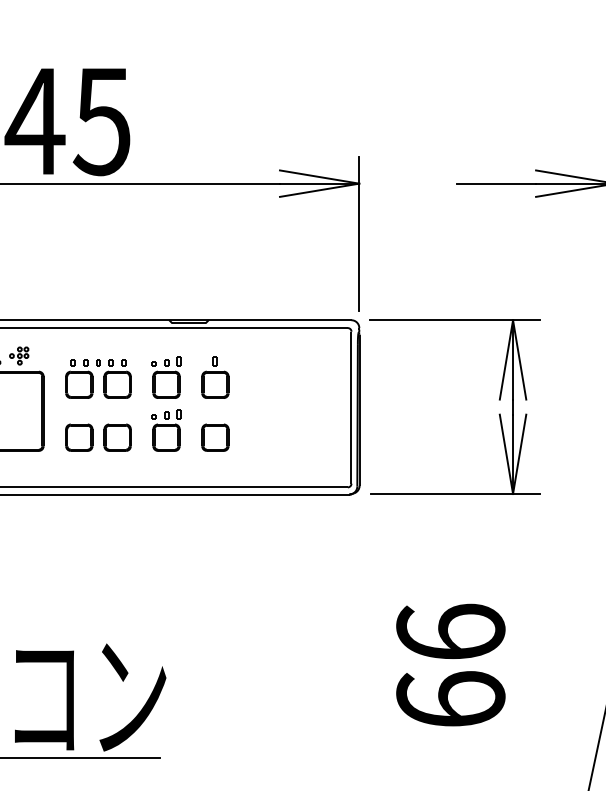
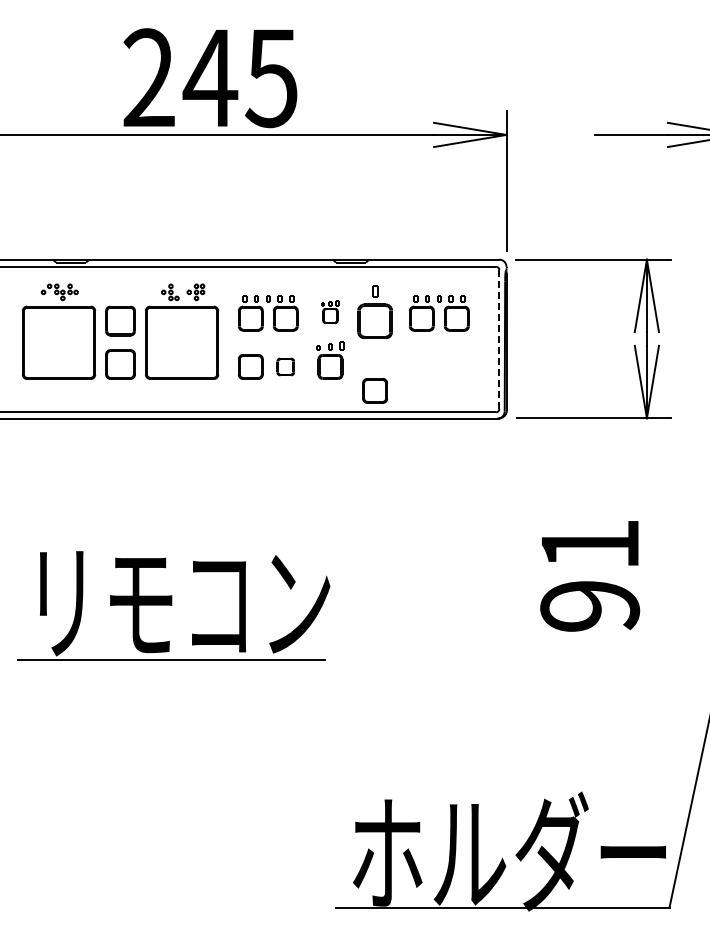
part: (166, 377) -> (330, 311), size x0.6
part: (214, 377) -> (374, 311), size x1.4
part: (284, 379) -> (438, 313), added
line: (351, 407) -> (499, 339), solid -> dashed
part: (117, 437) -> (285, 366), size x0.7
part: (214, 437) -> (374, 390), moved
text: (451, 665) -> (590, 574), 66 -> 91

